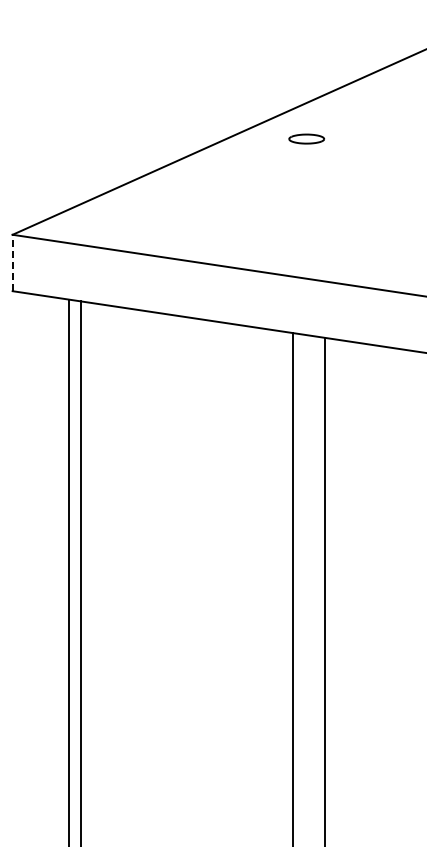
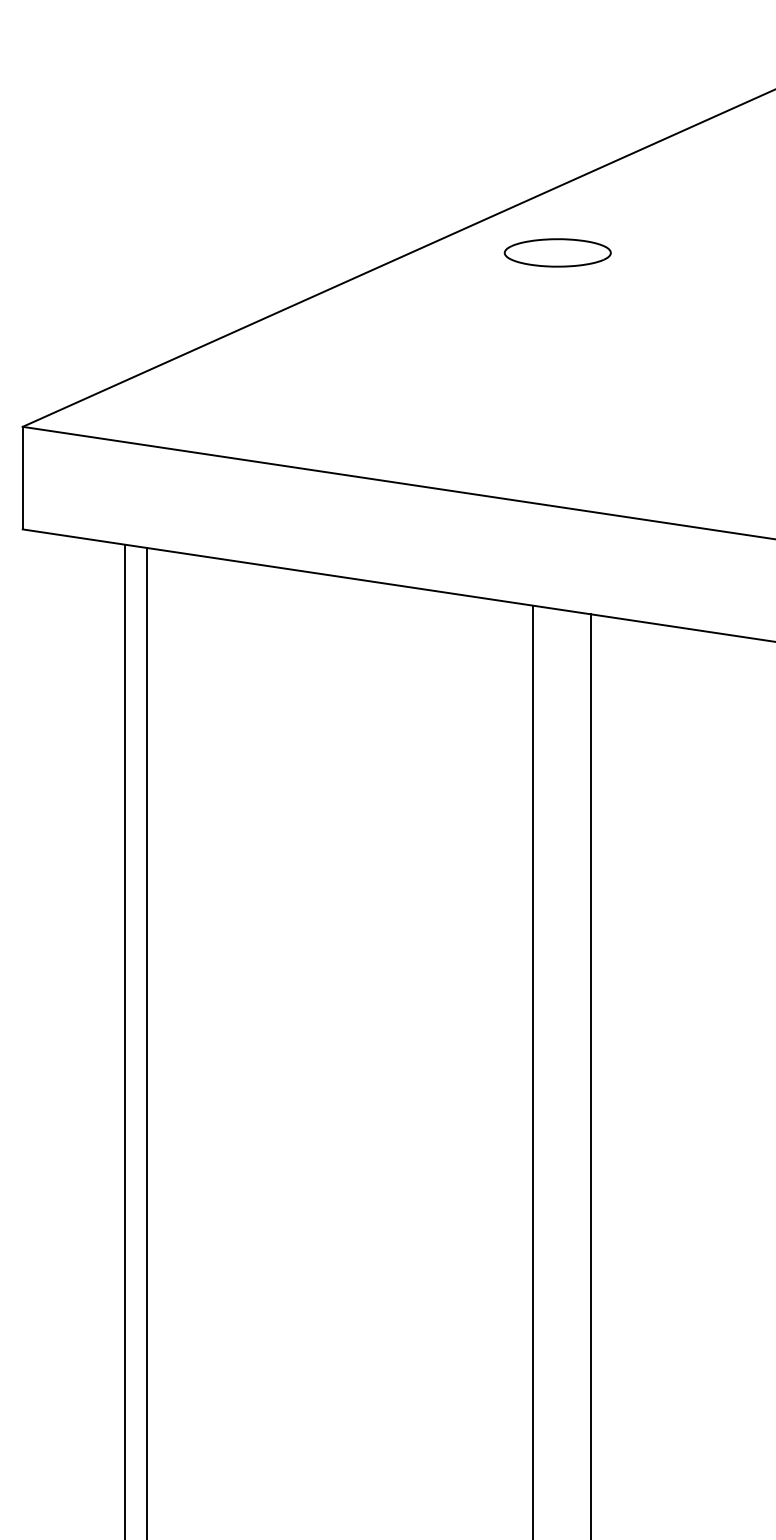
part: (306, 138) -> (557, 251), size x1.67
line: (12, 262) -> (22, 477), dashed -> solid

